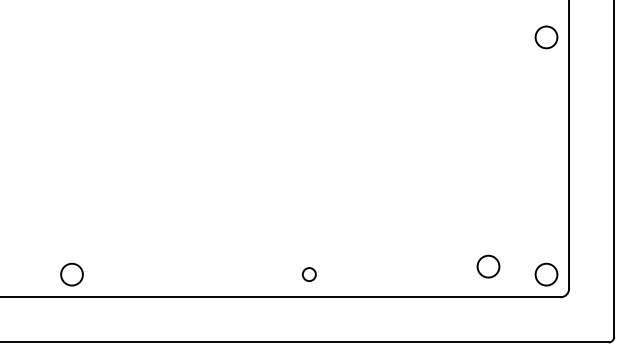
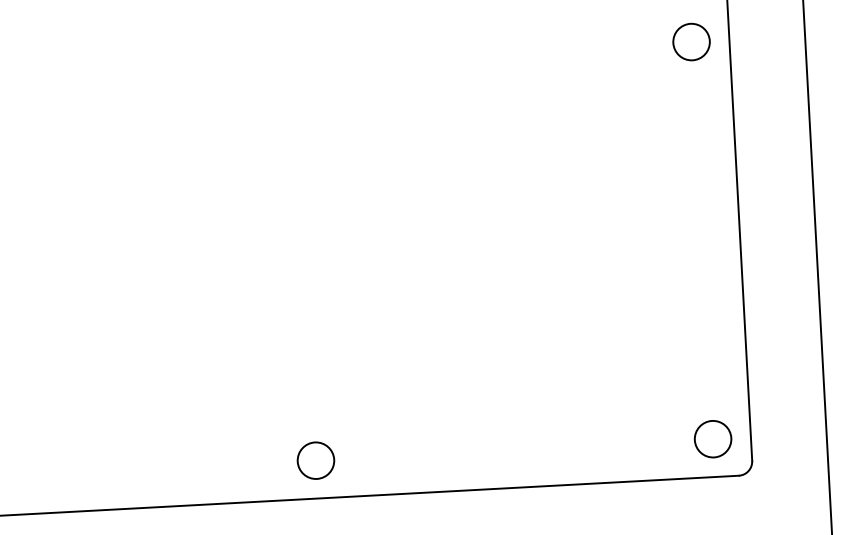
circle: (488, 266) -> (615, 430), removed
circle: (309, 274) -> (316, 460), size x1.67

